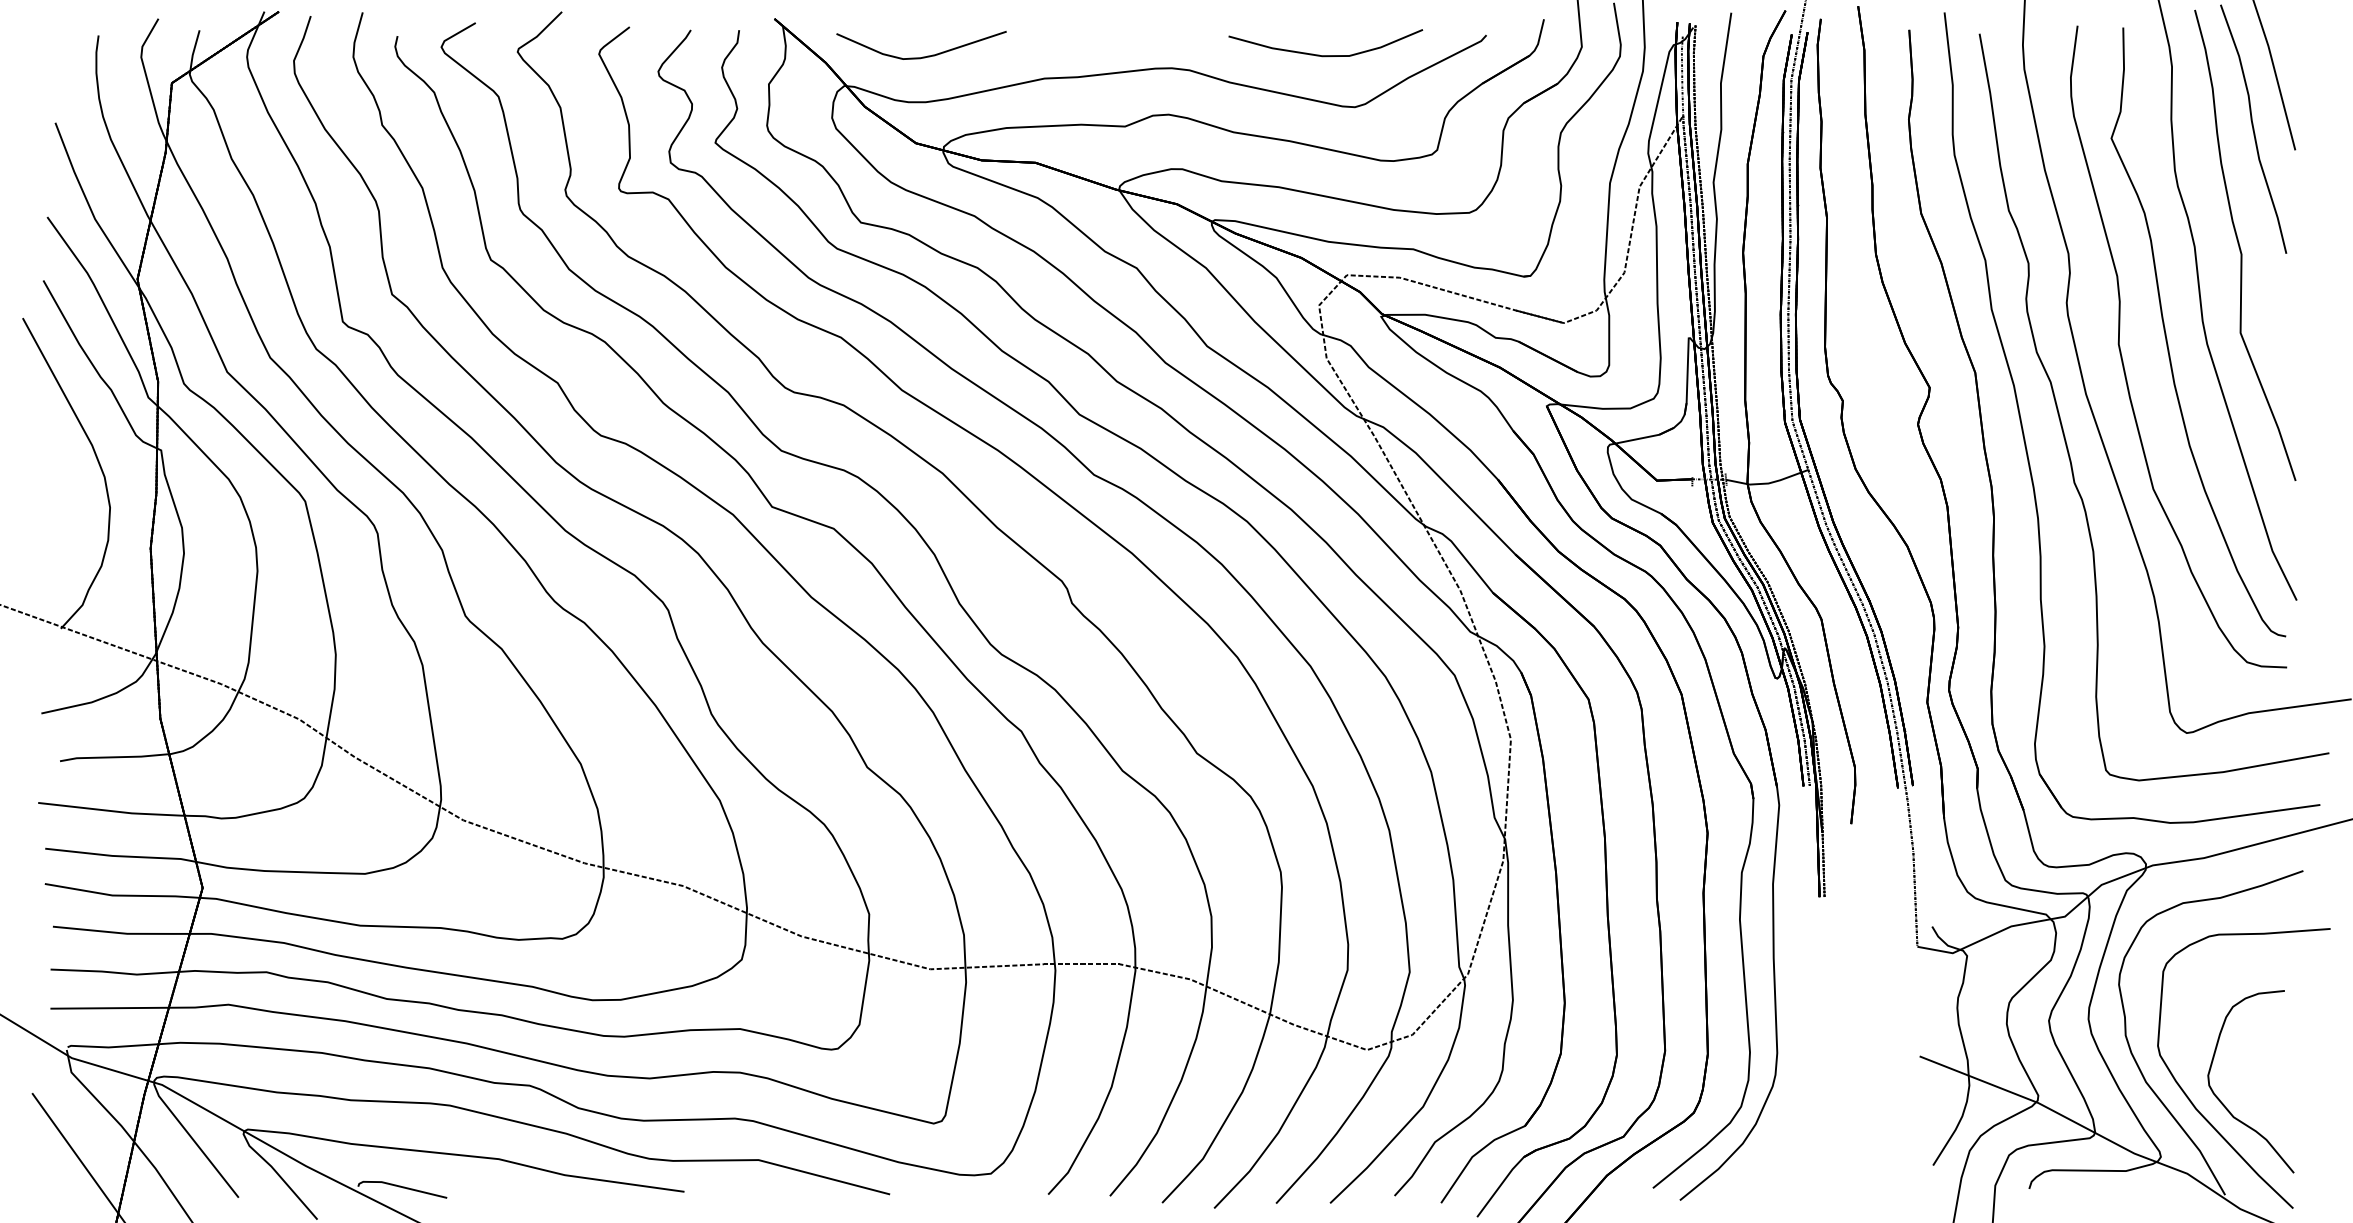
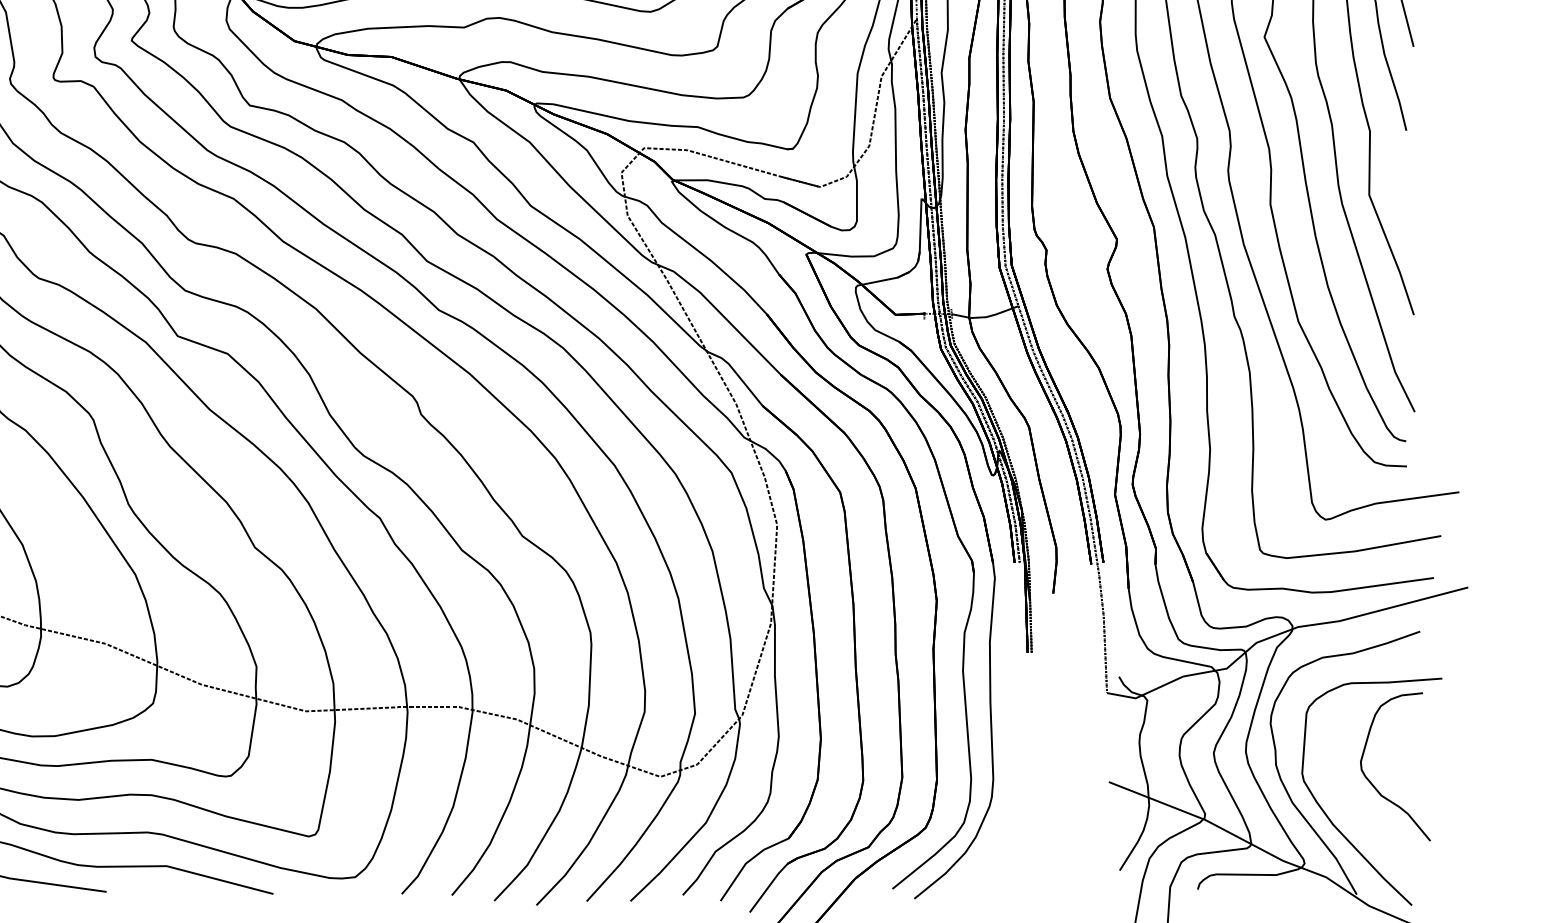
part: (2225, 1105) -> (1374, 786), moved

